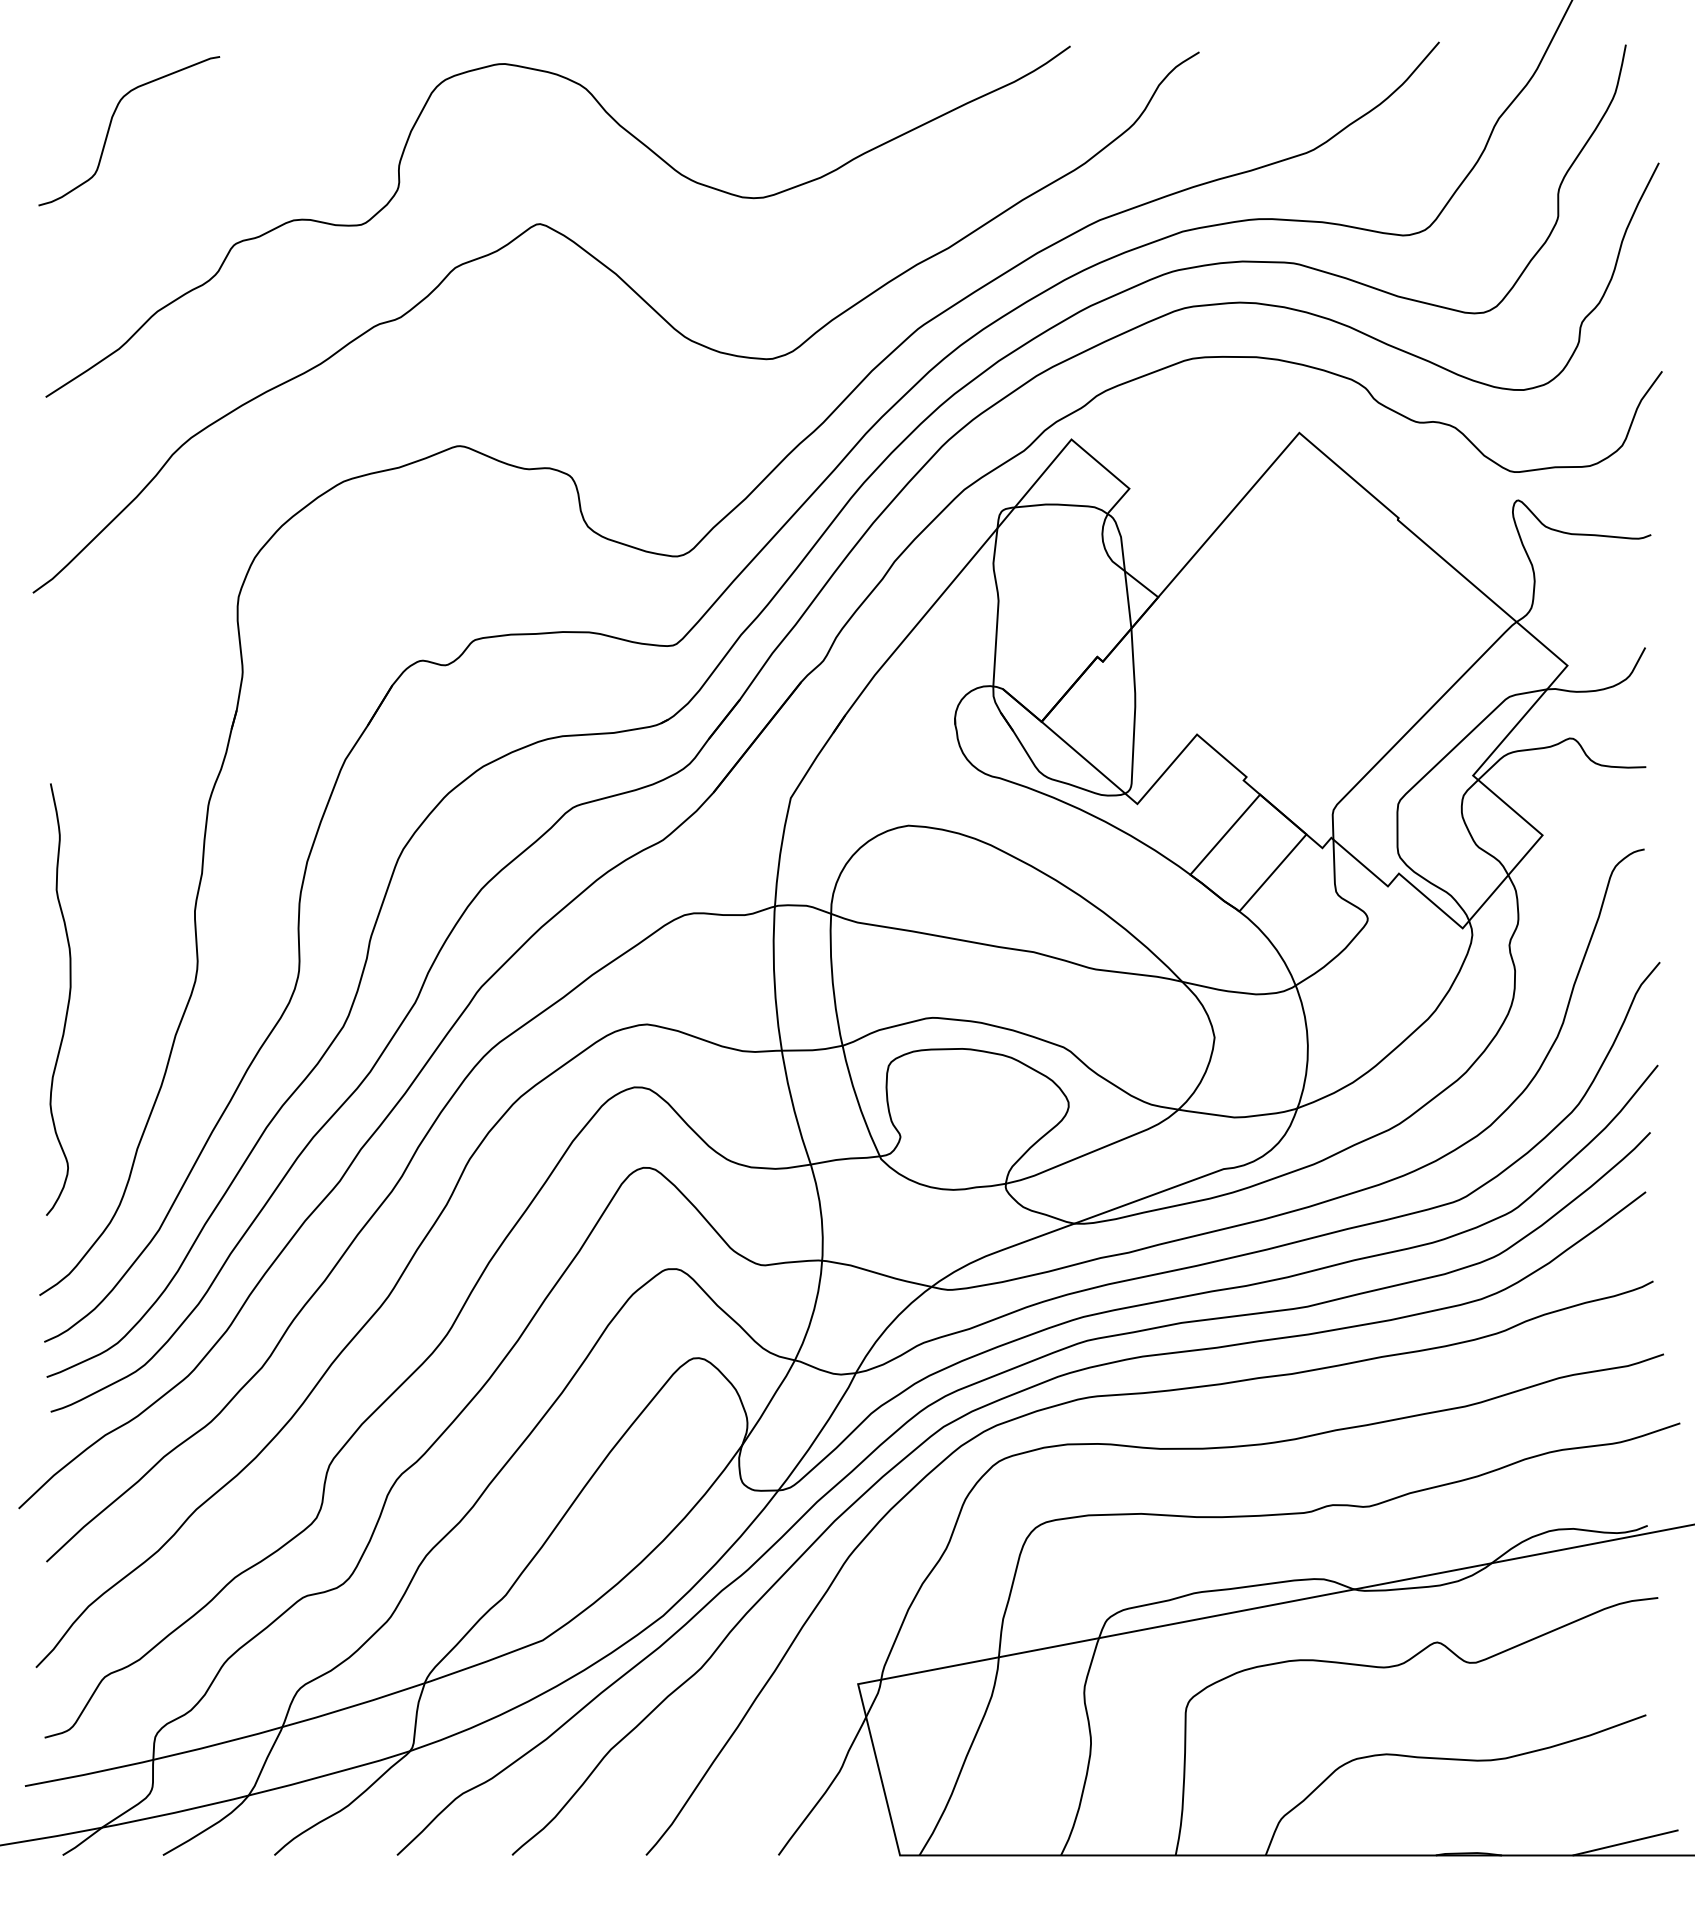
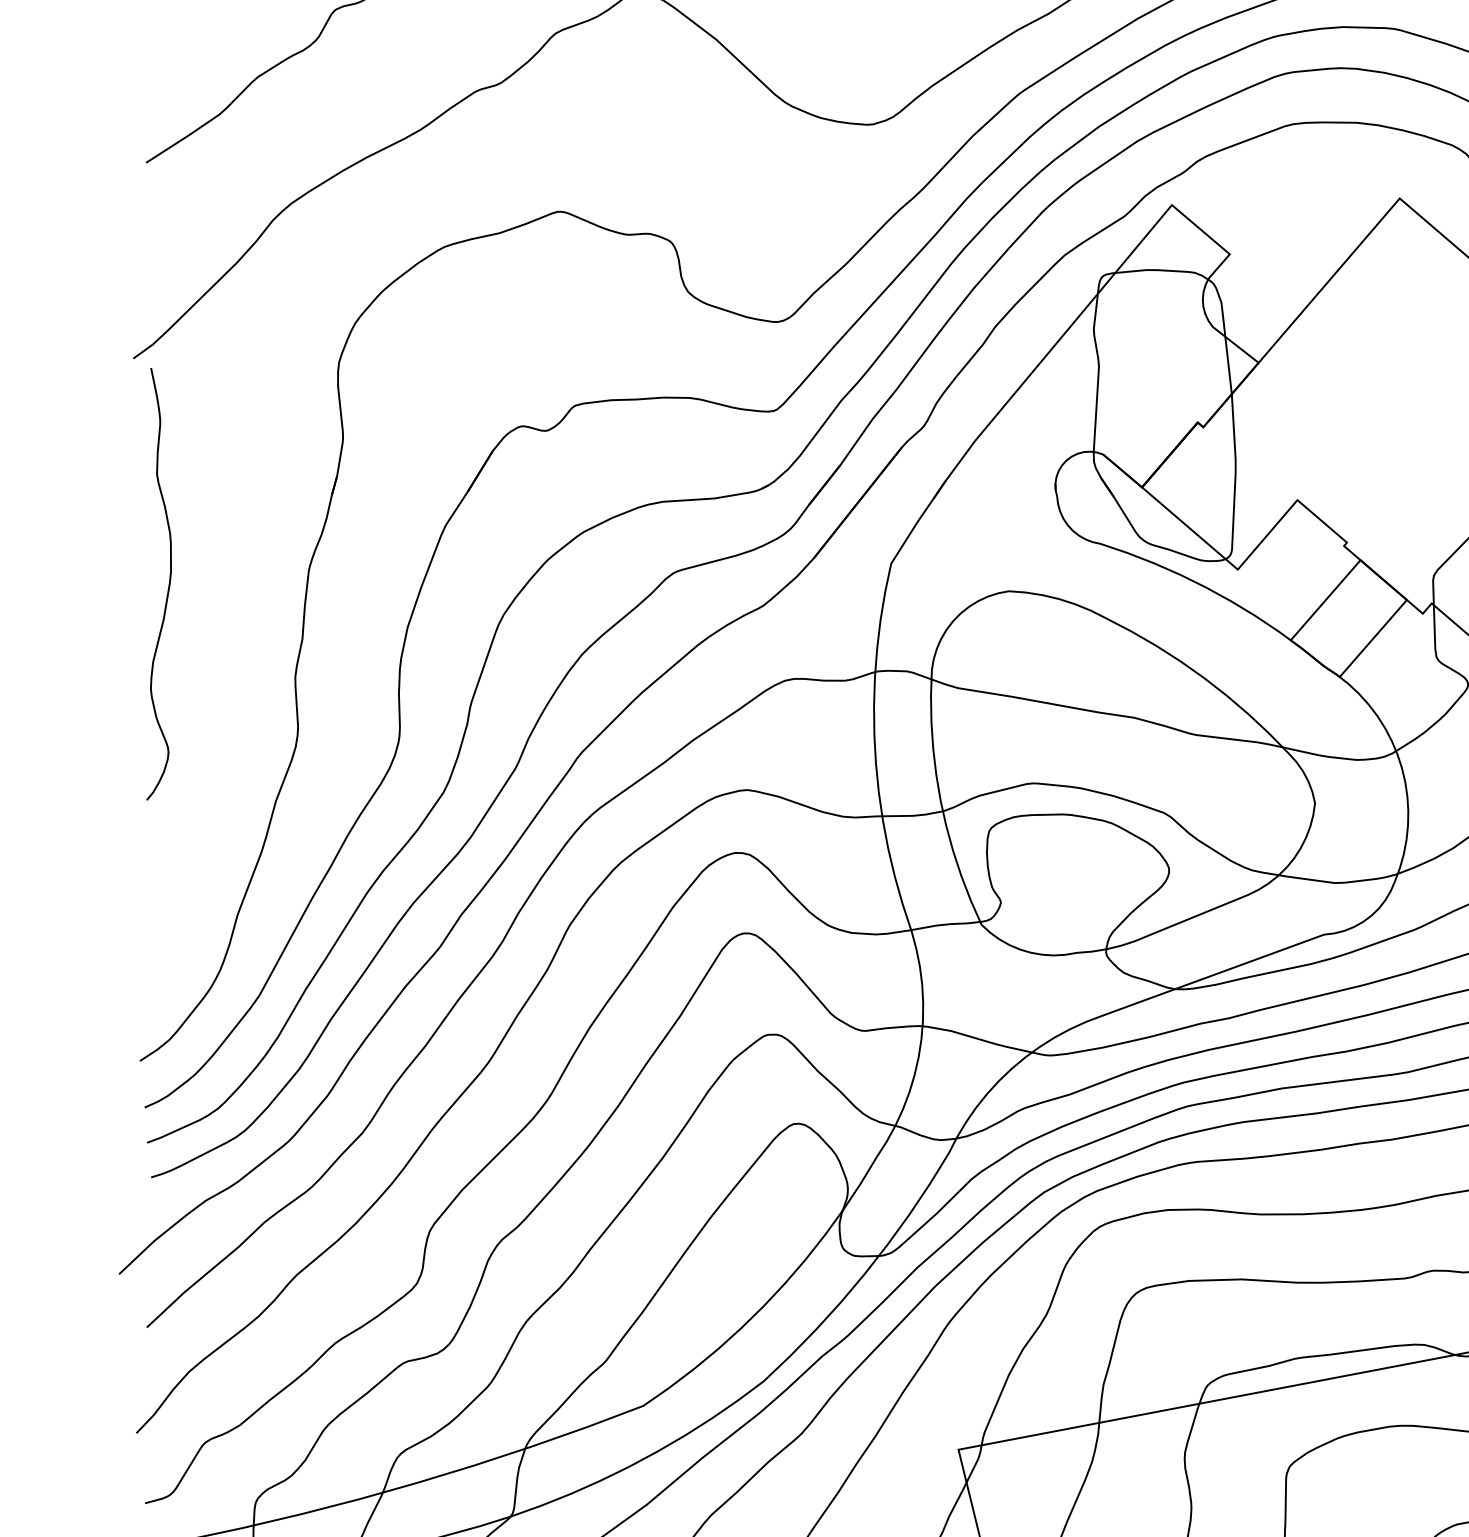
curve: (67, 1002) -> (167, 587), moved

